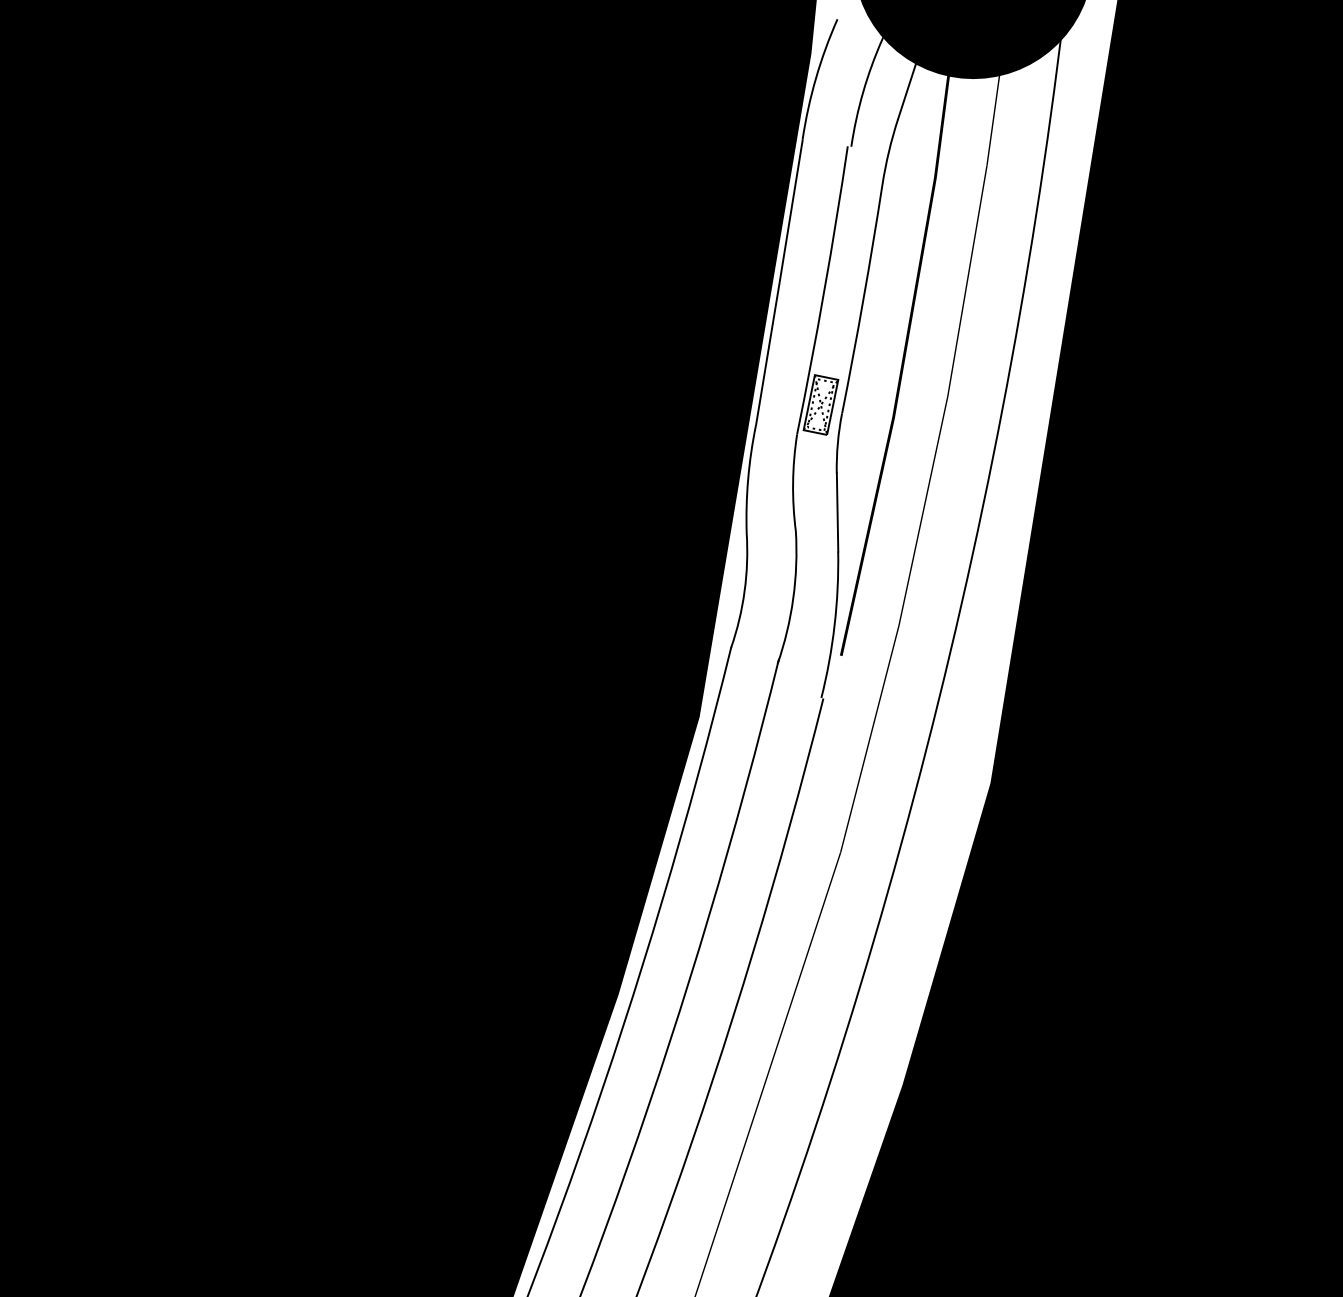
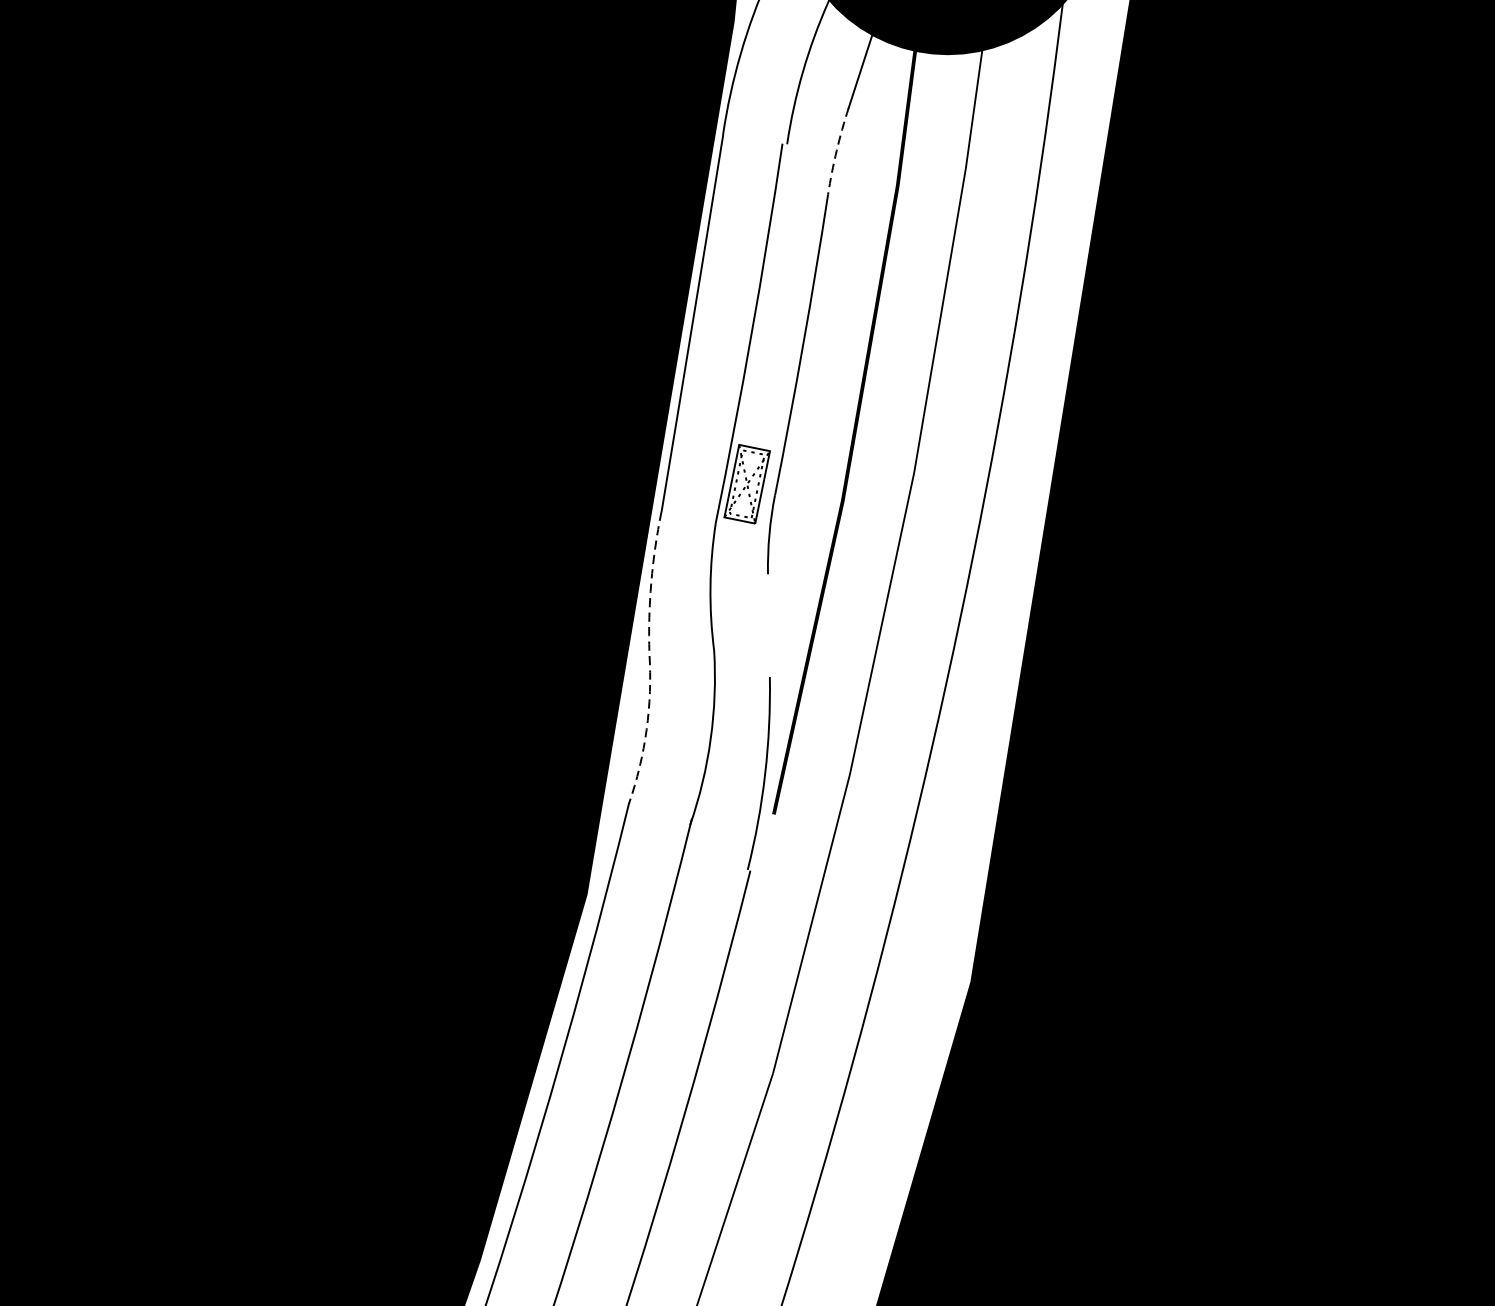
arc: (888, 151) -> (836, 150), solid -> dashed
line: (837, 512) -> (768, 625), removed
line: (746, 540) -> (649, 662), solid -> dashed

